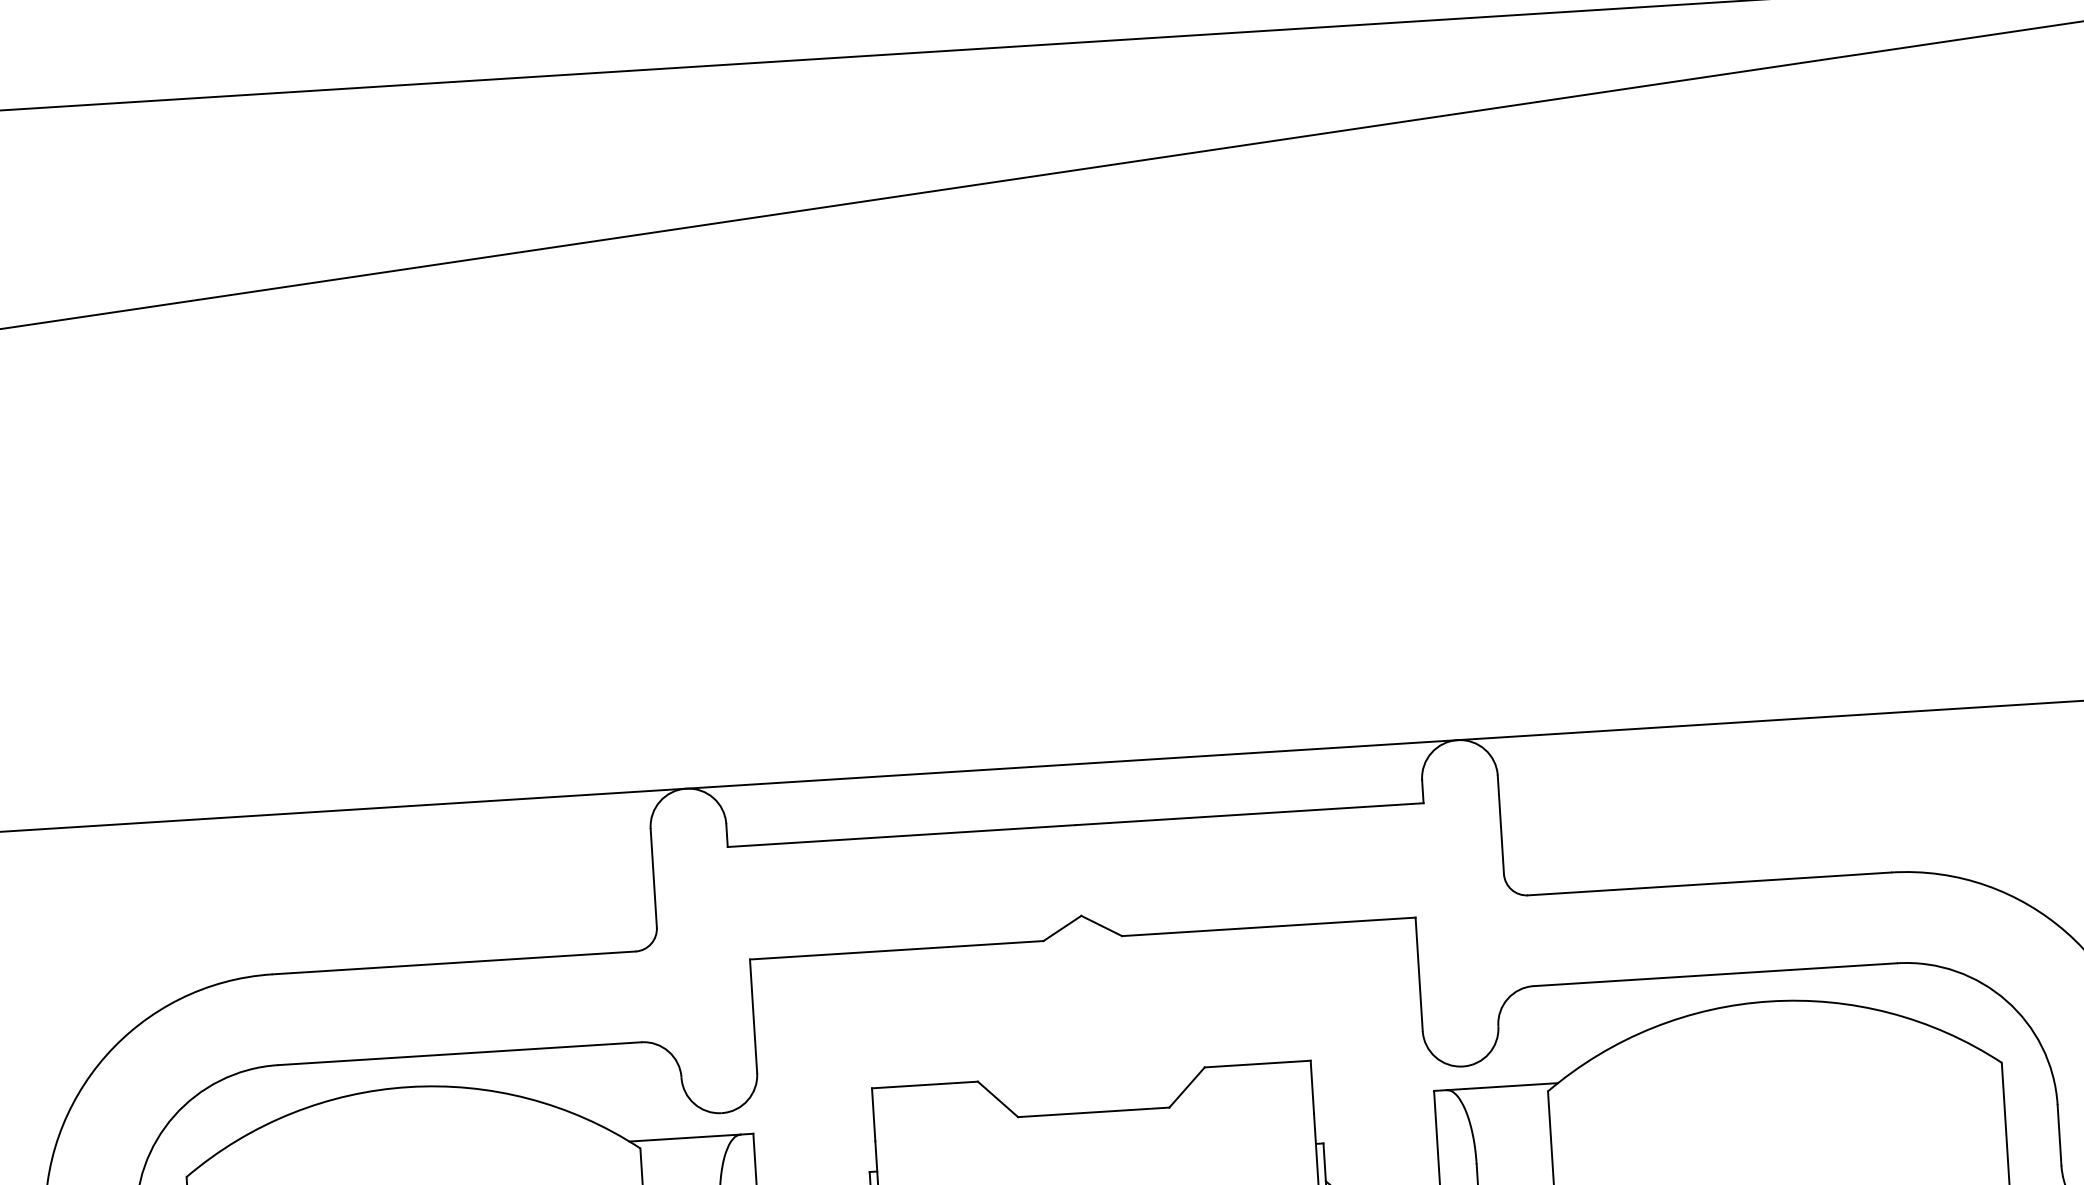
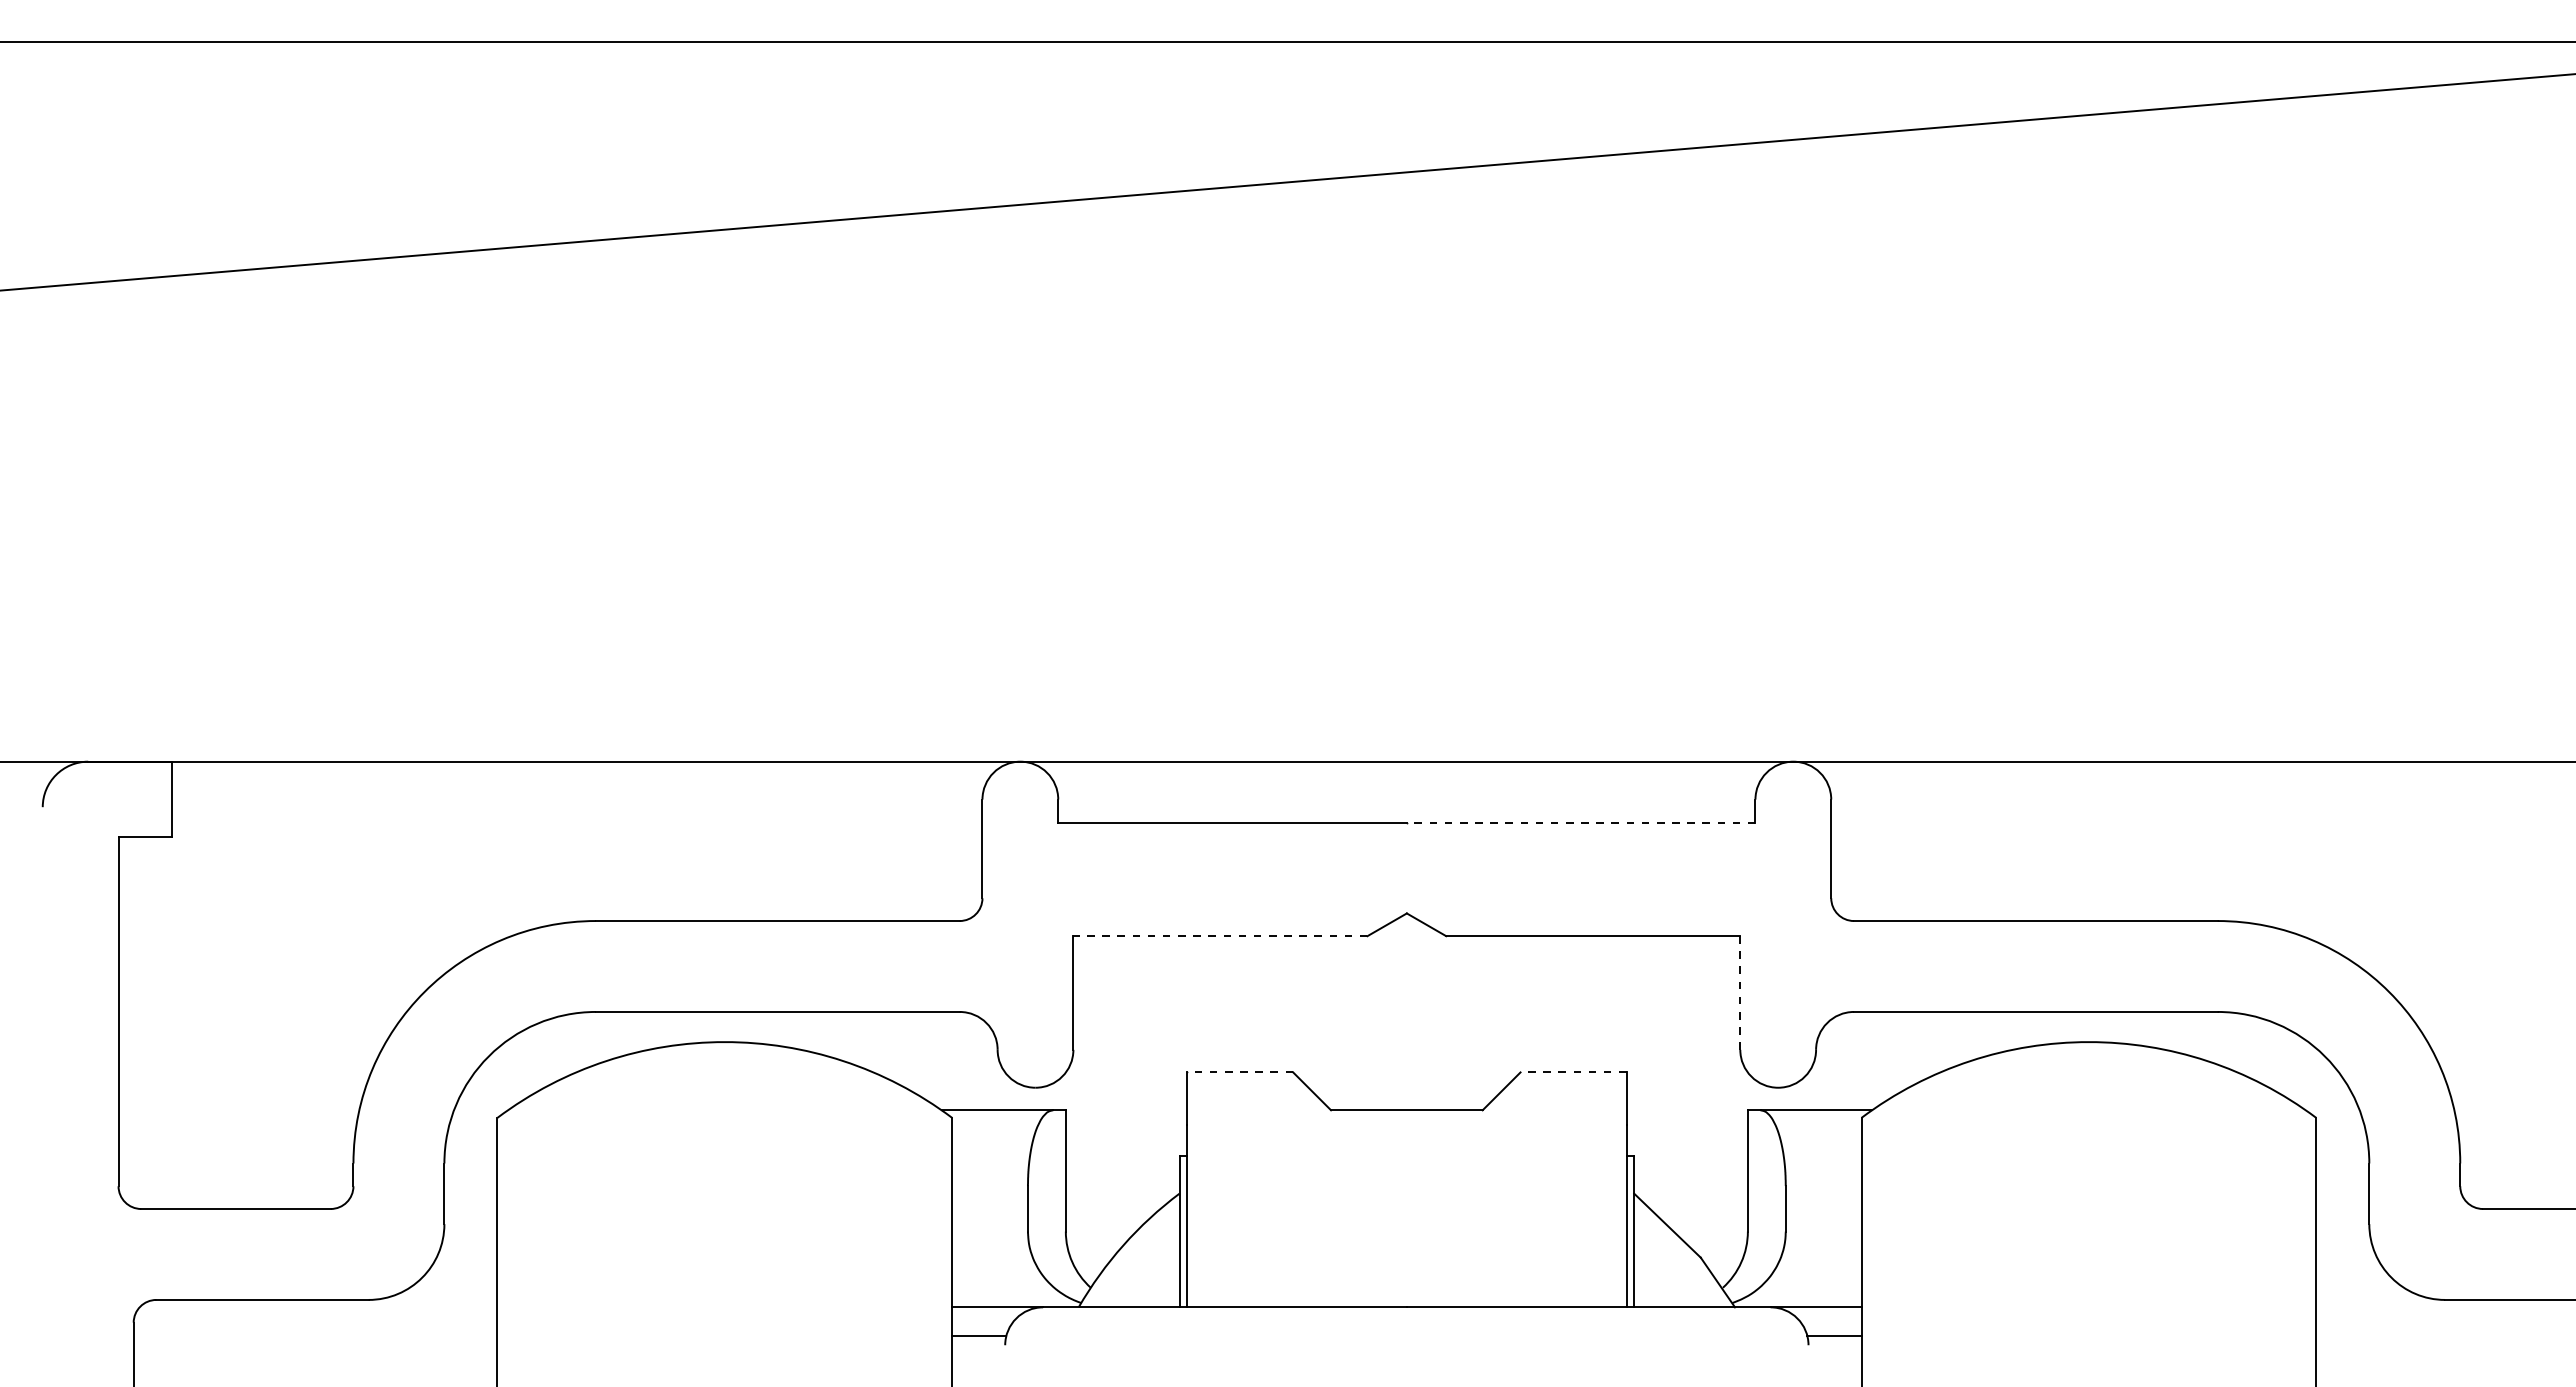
line: (1248, 814) -> (1580, 822), solid -> dashed
line: (895, 950) -> (1219, 936), solid -> dashed
line: (1419, 974) -> (1740, 993), solid -> dashed
line: (1257, 1064) -> (1573, 1072), solid -> dashed
line: (924, 1085) -> (1239, 1072), solid -> dashed

